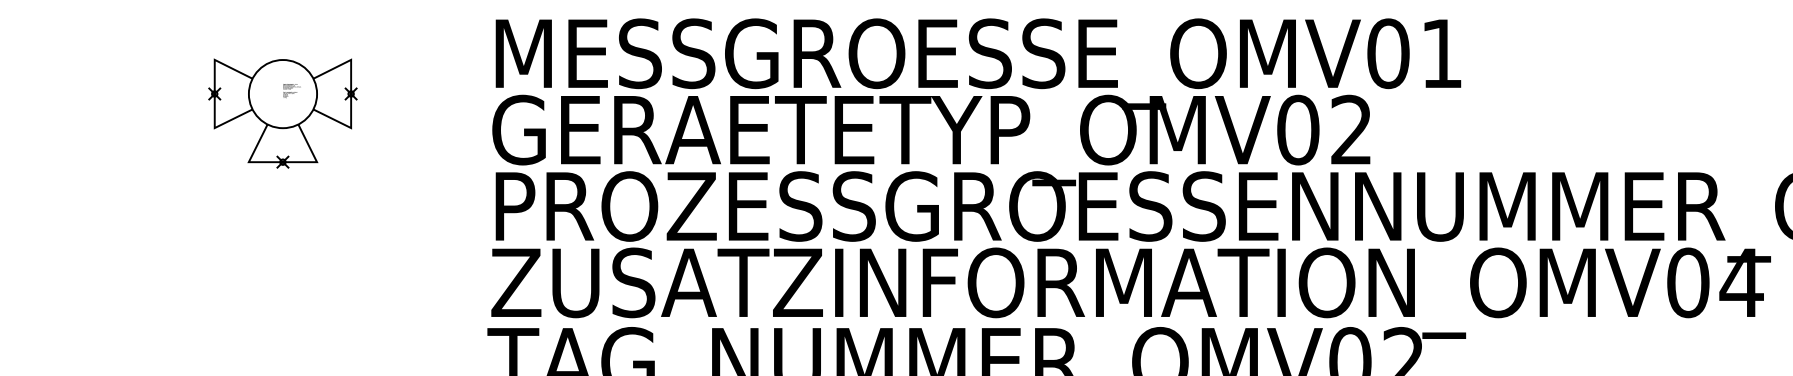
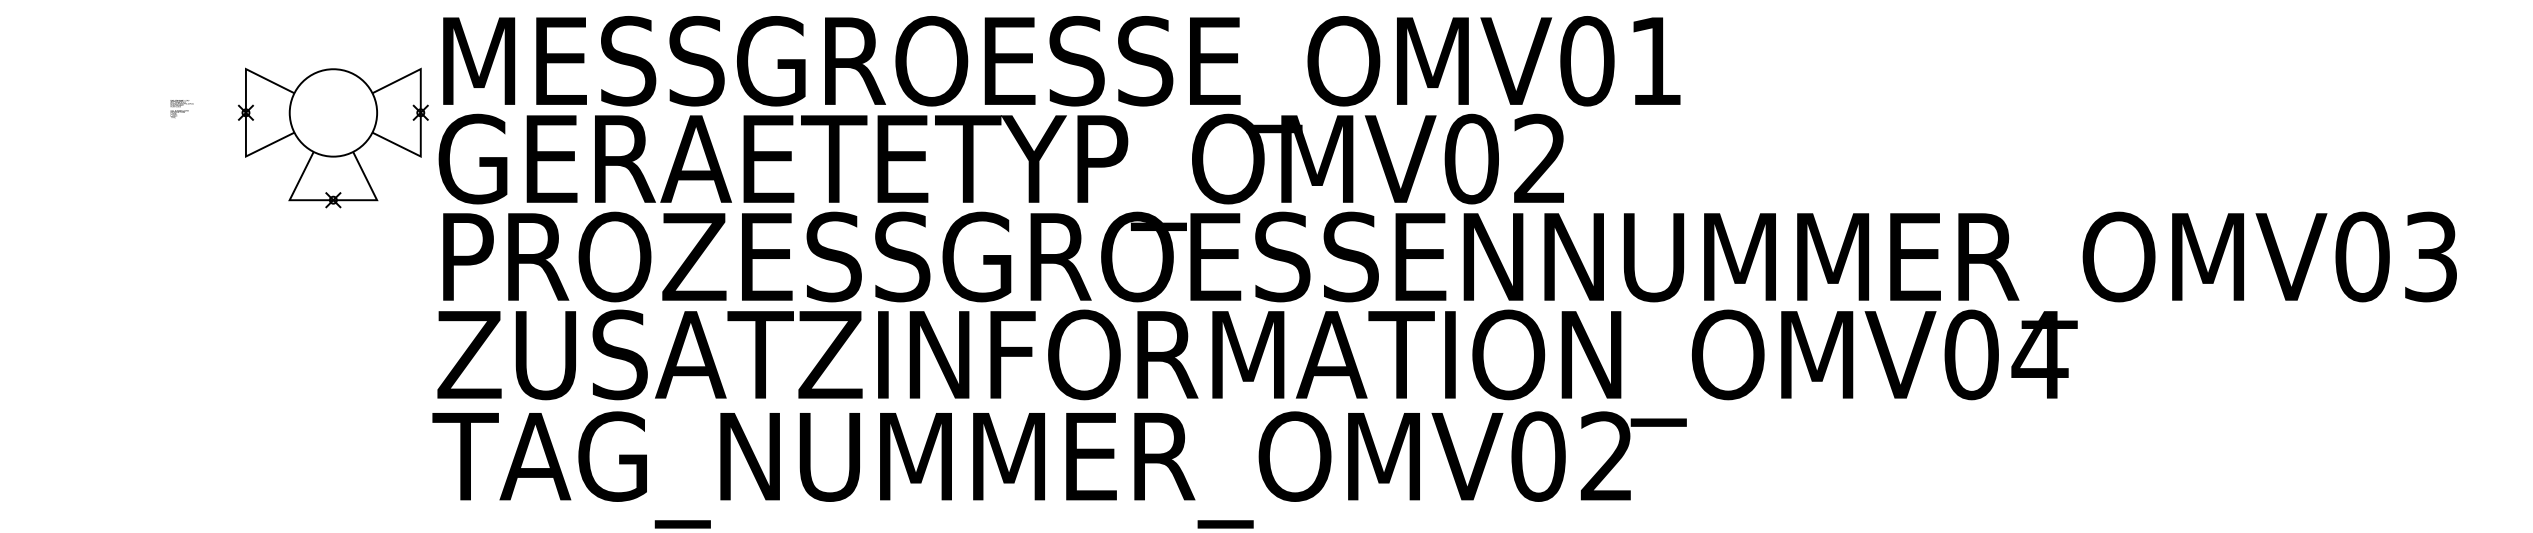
part: (282, 113) -> (332, 137), moved

